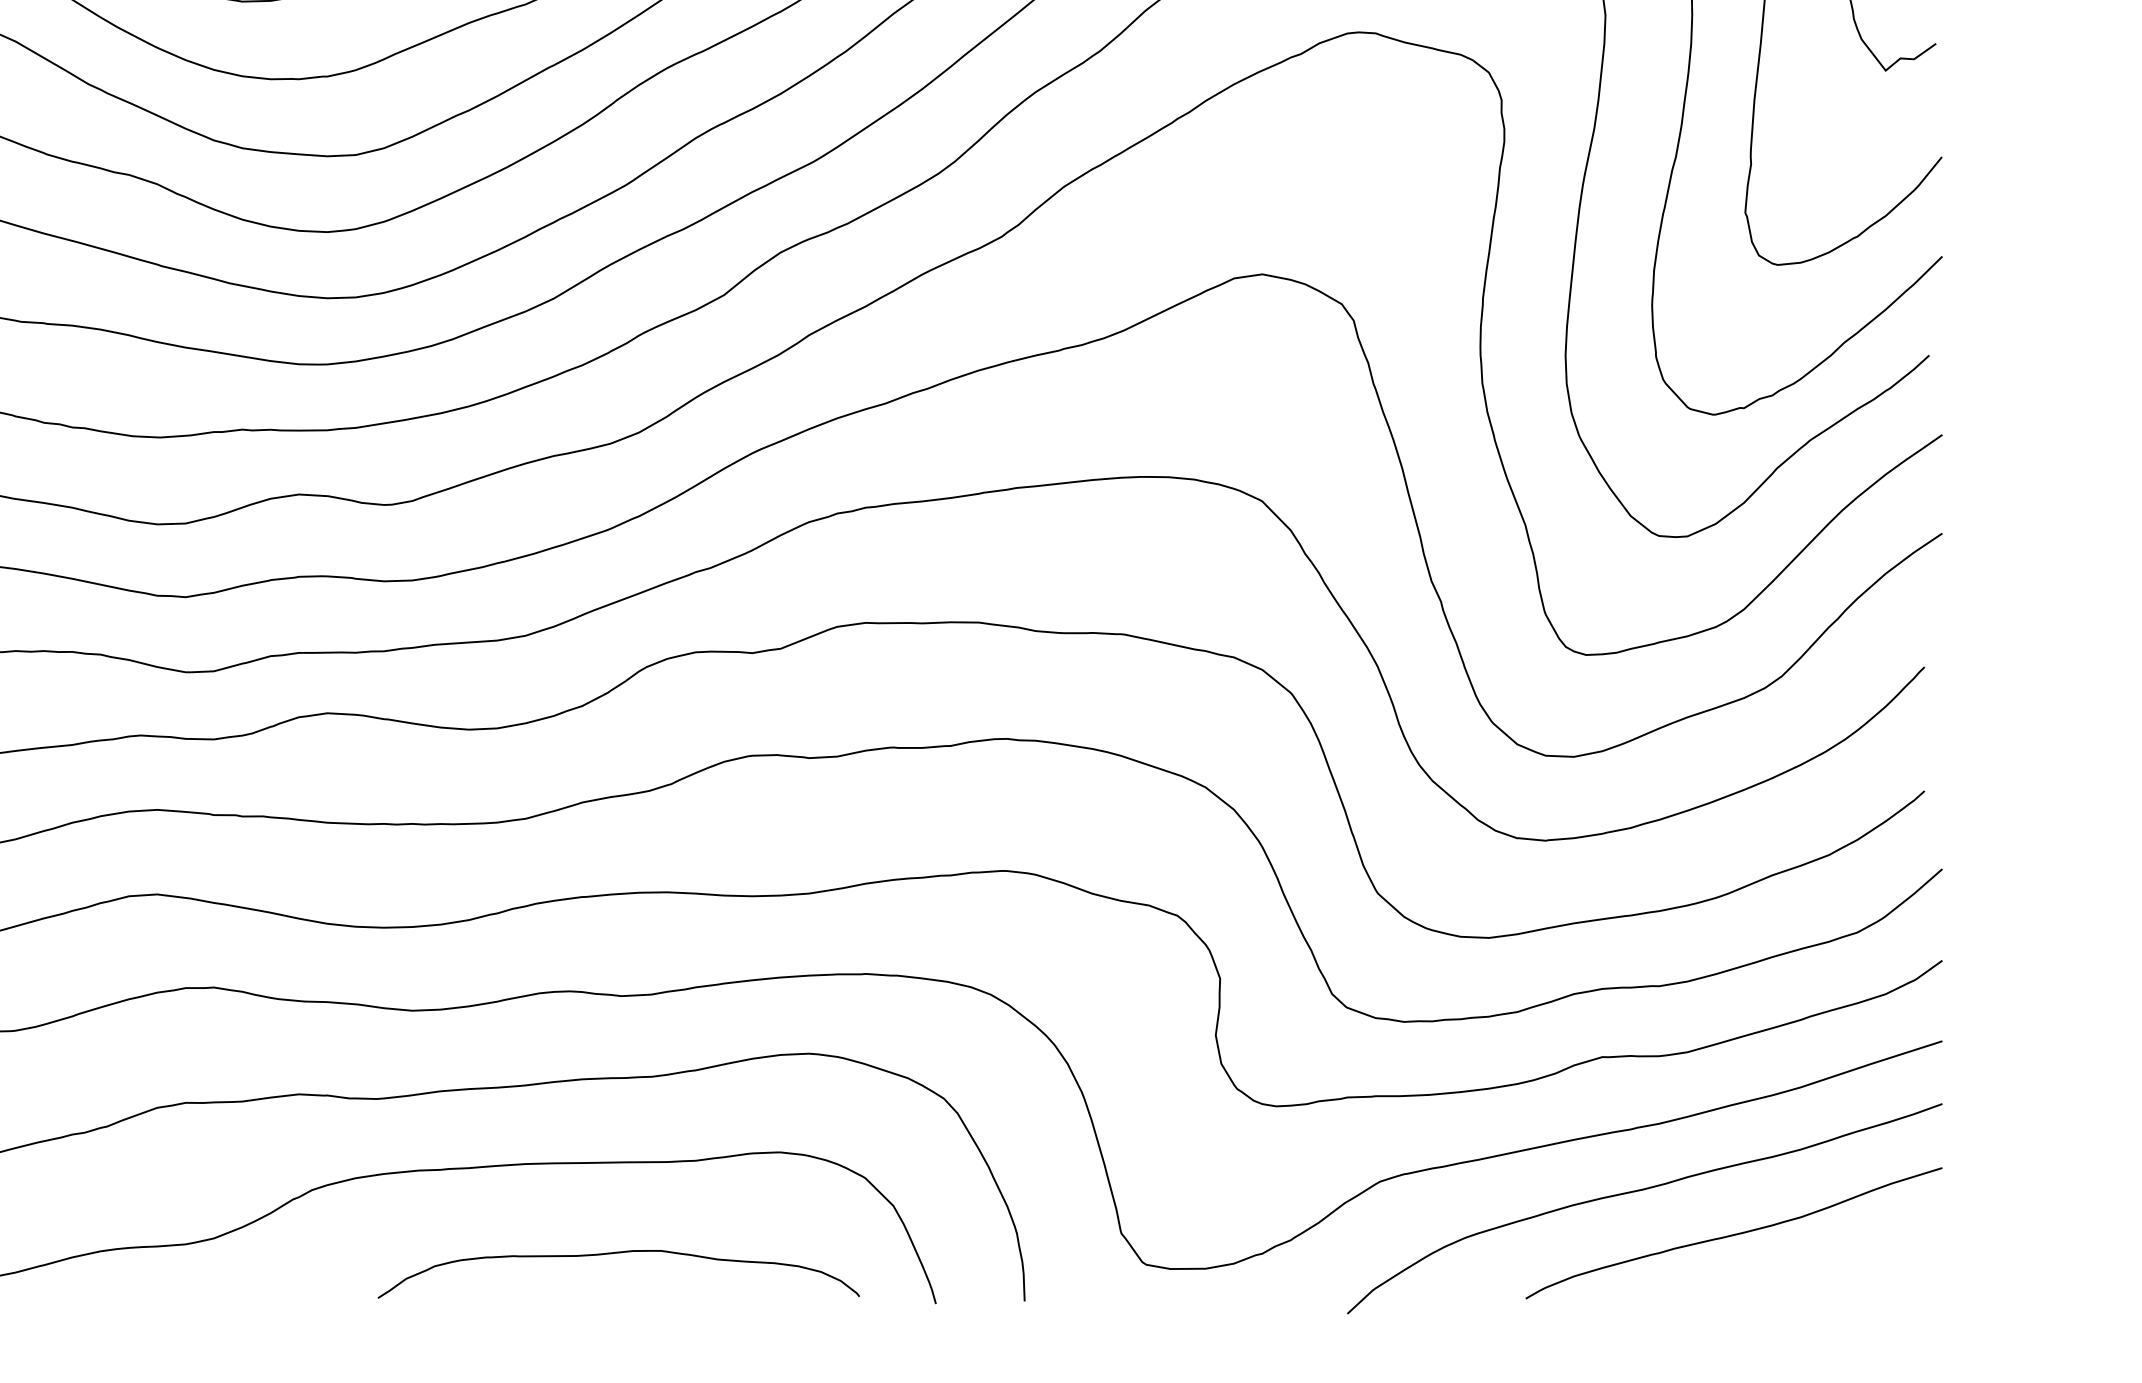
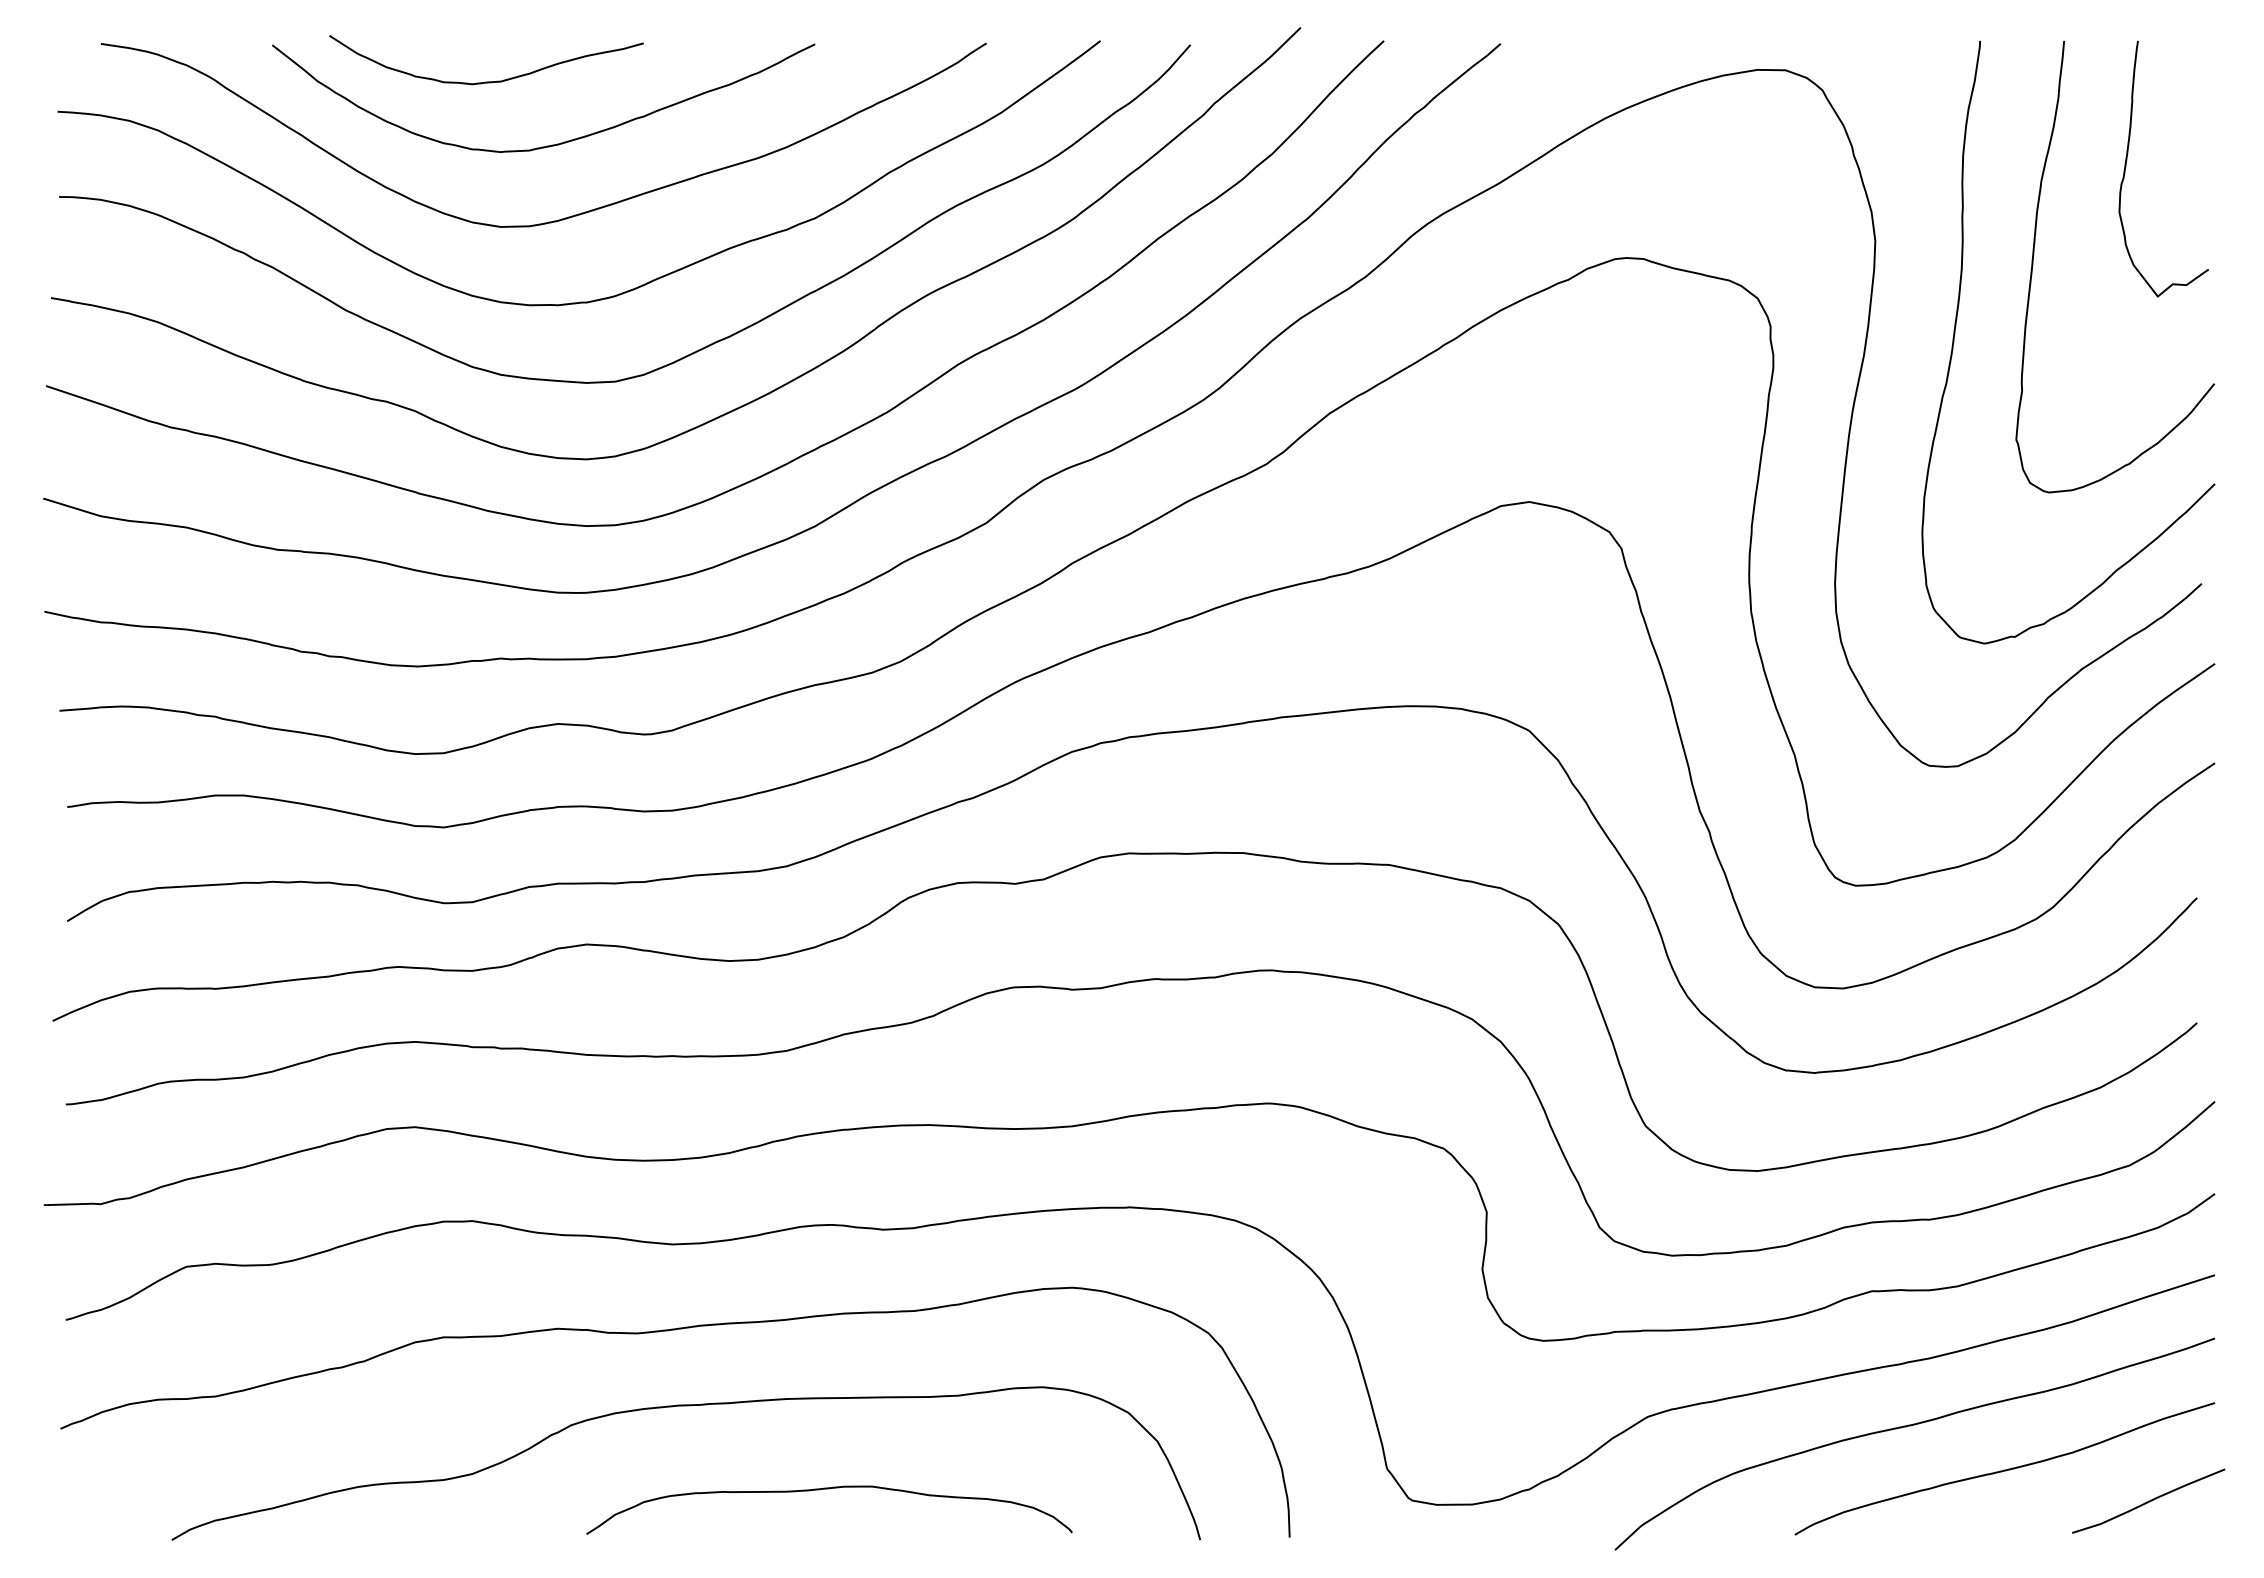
curve: (618, 1253) -> (829, 1489), moved
curve: (1876, 1264) -> (2148, 1500), added

